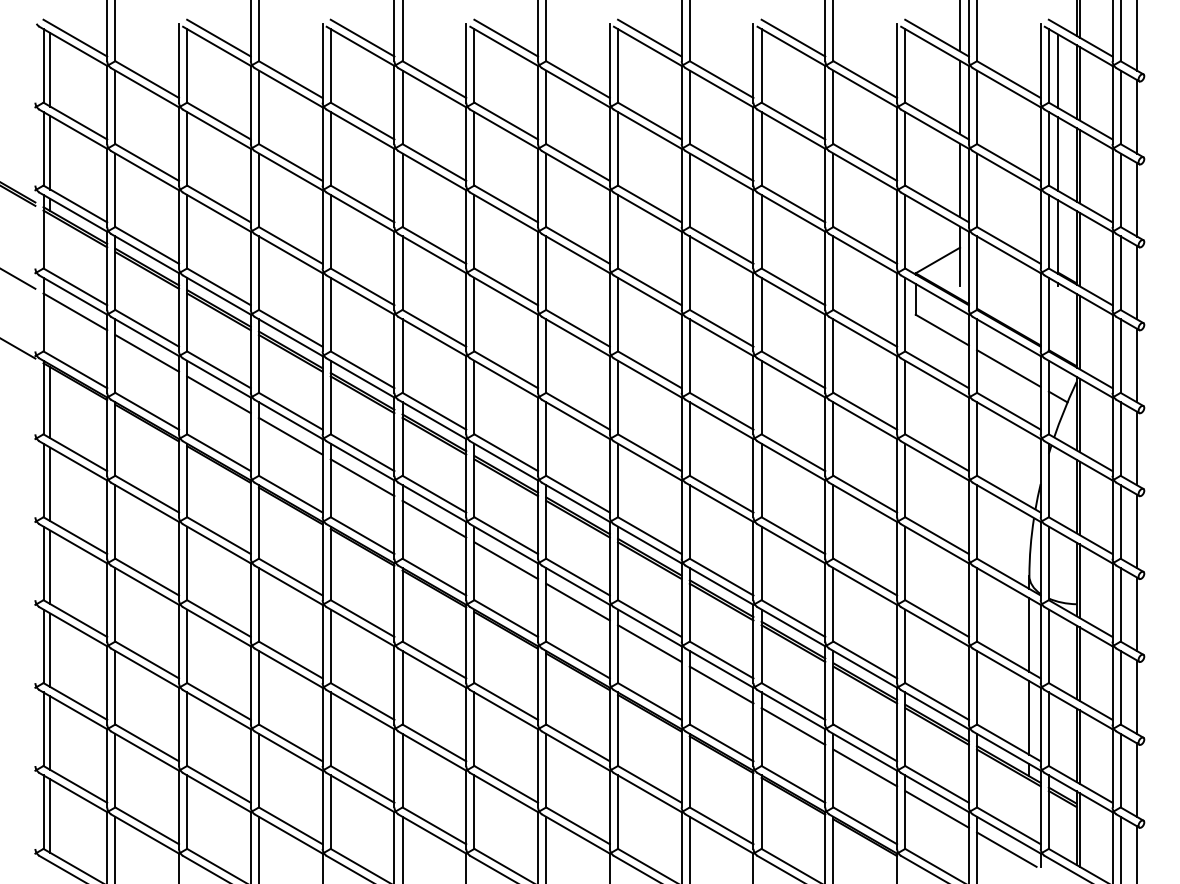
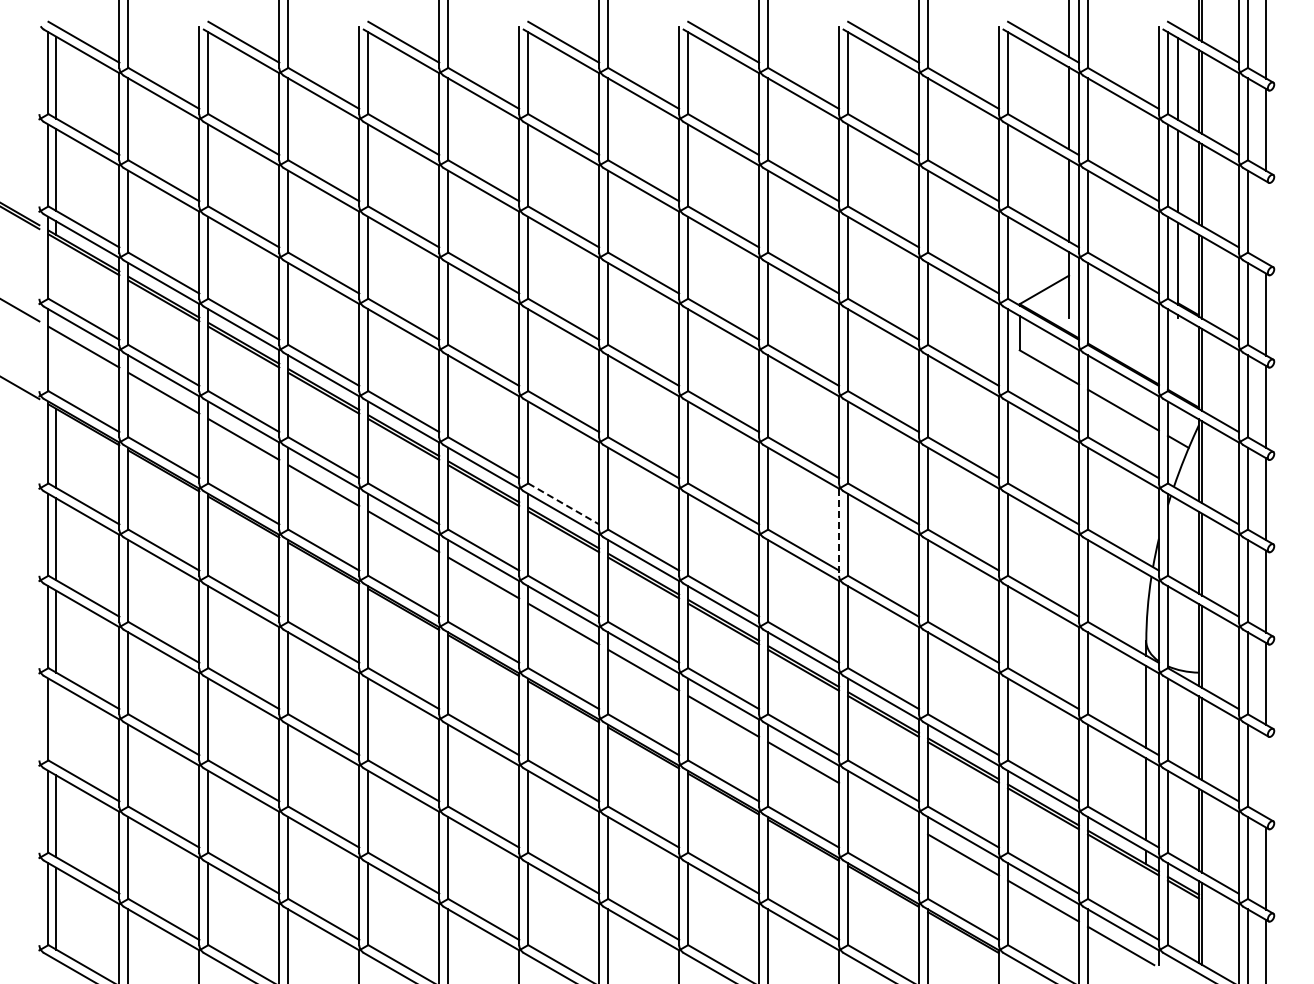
line: (1137, 199) -> (1266, 222), removed
line: (506, 452) -> (563, 503), solid -> dashed
line: (753, 478) -> (839, 532), solid -> dashed
line: (50, 649) -> (56, 723), removed
line: (1137, 697) -> (1266, 776), removed
line: (793, 726) -> (883, 808), removed

